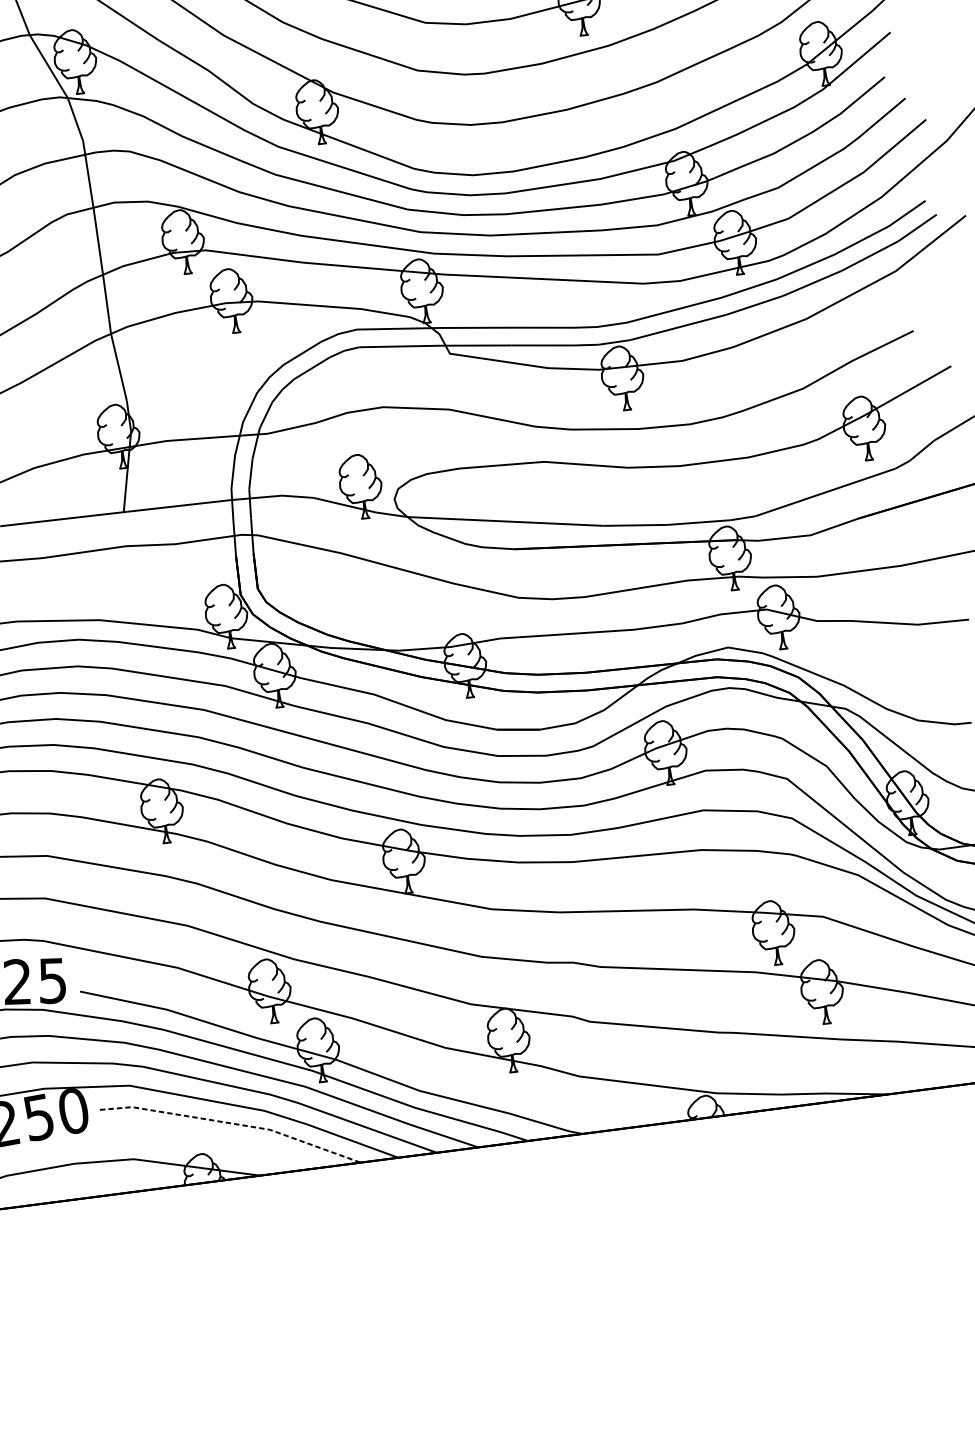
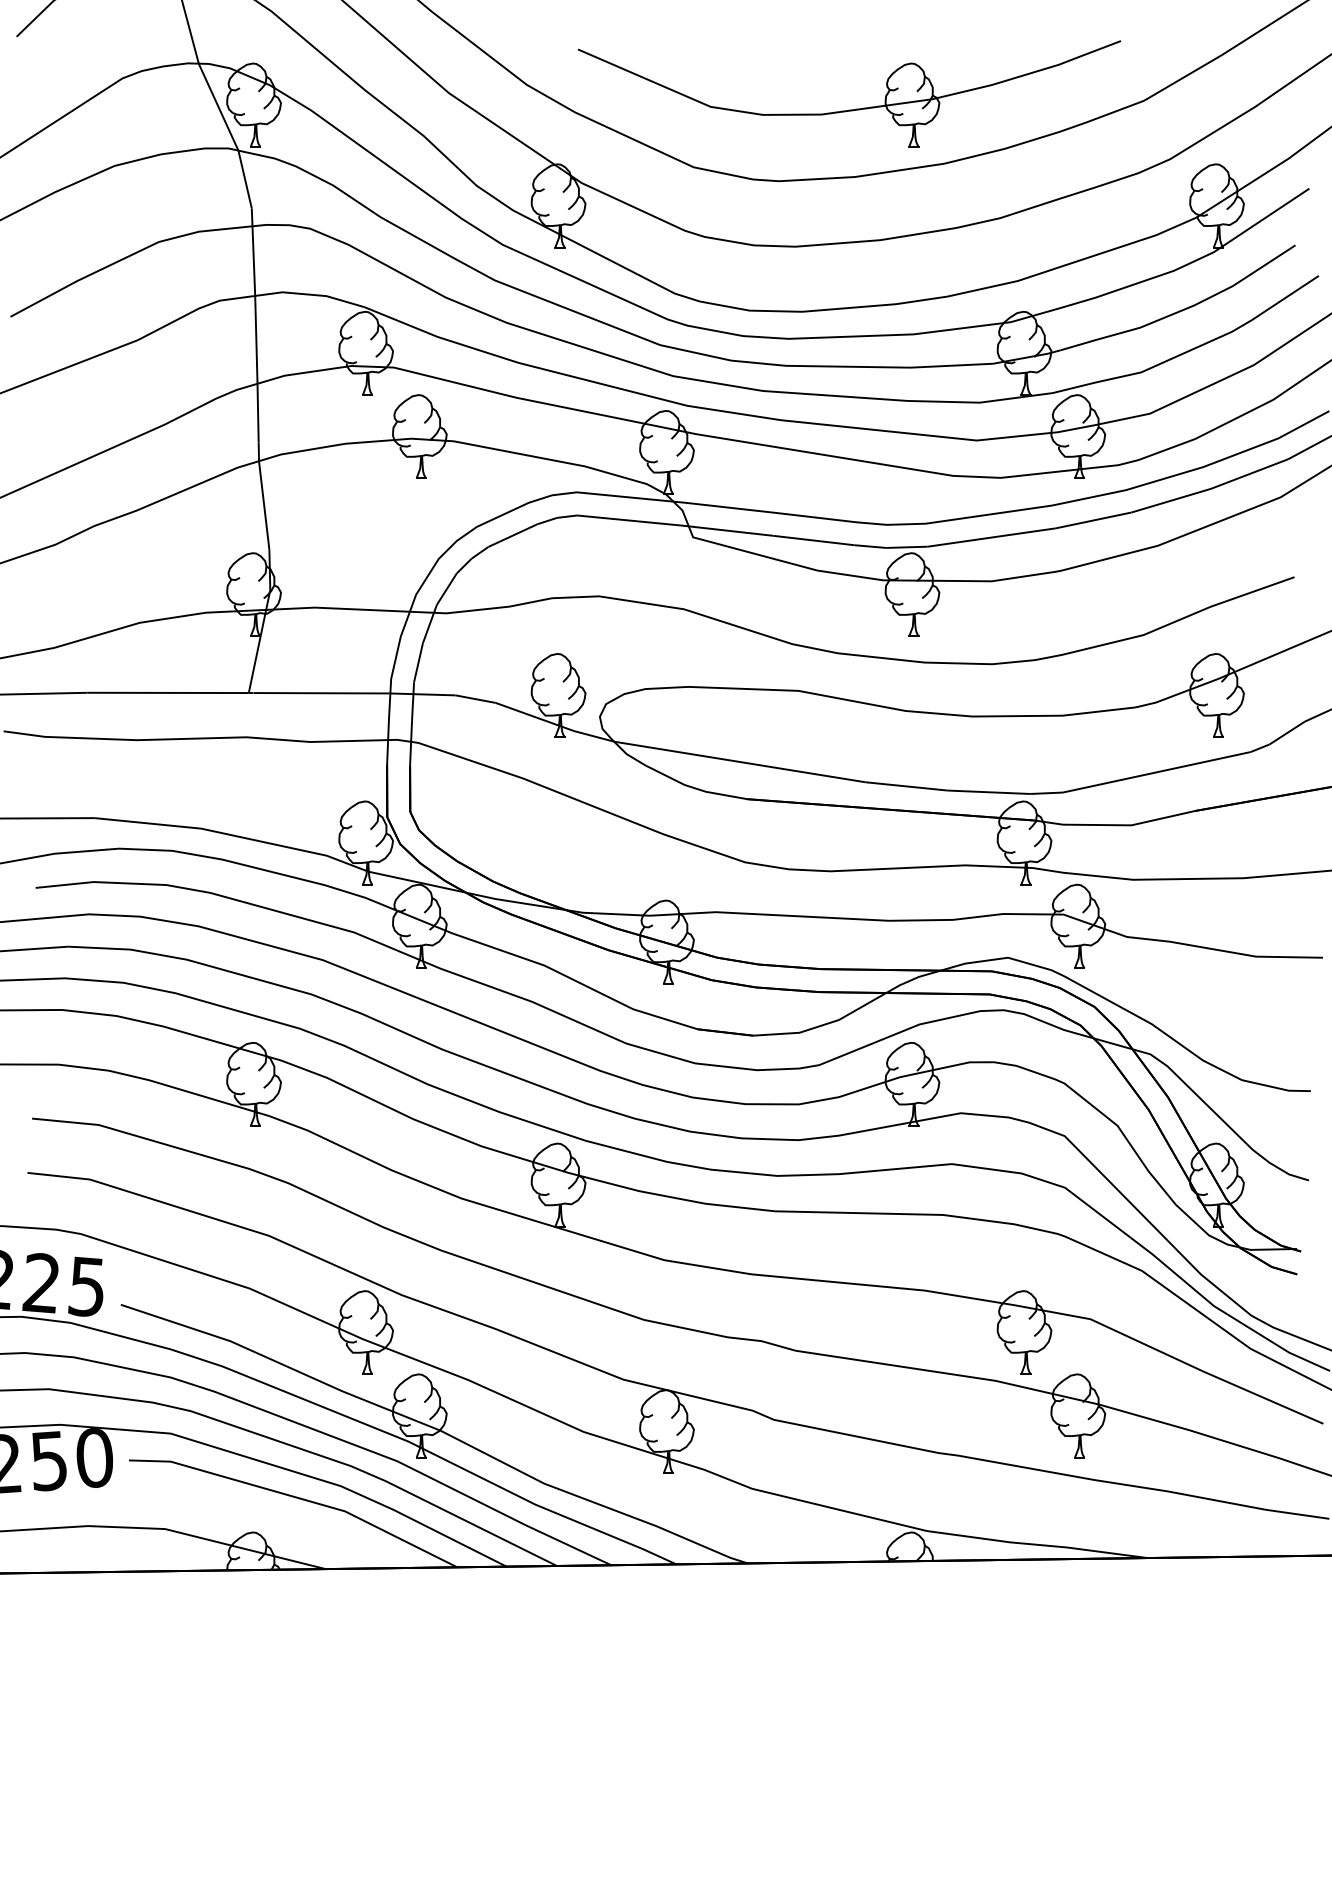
line: (233, 1123) -> (298, 1497), dashed -> solid

